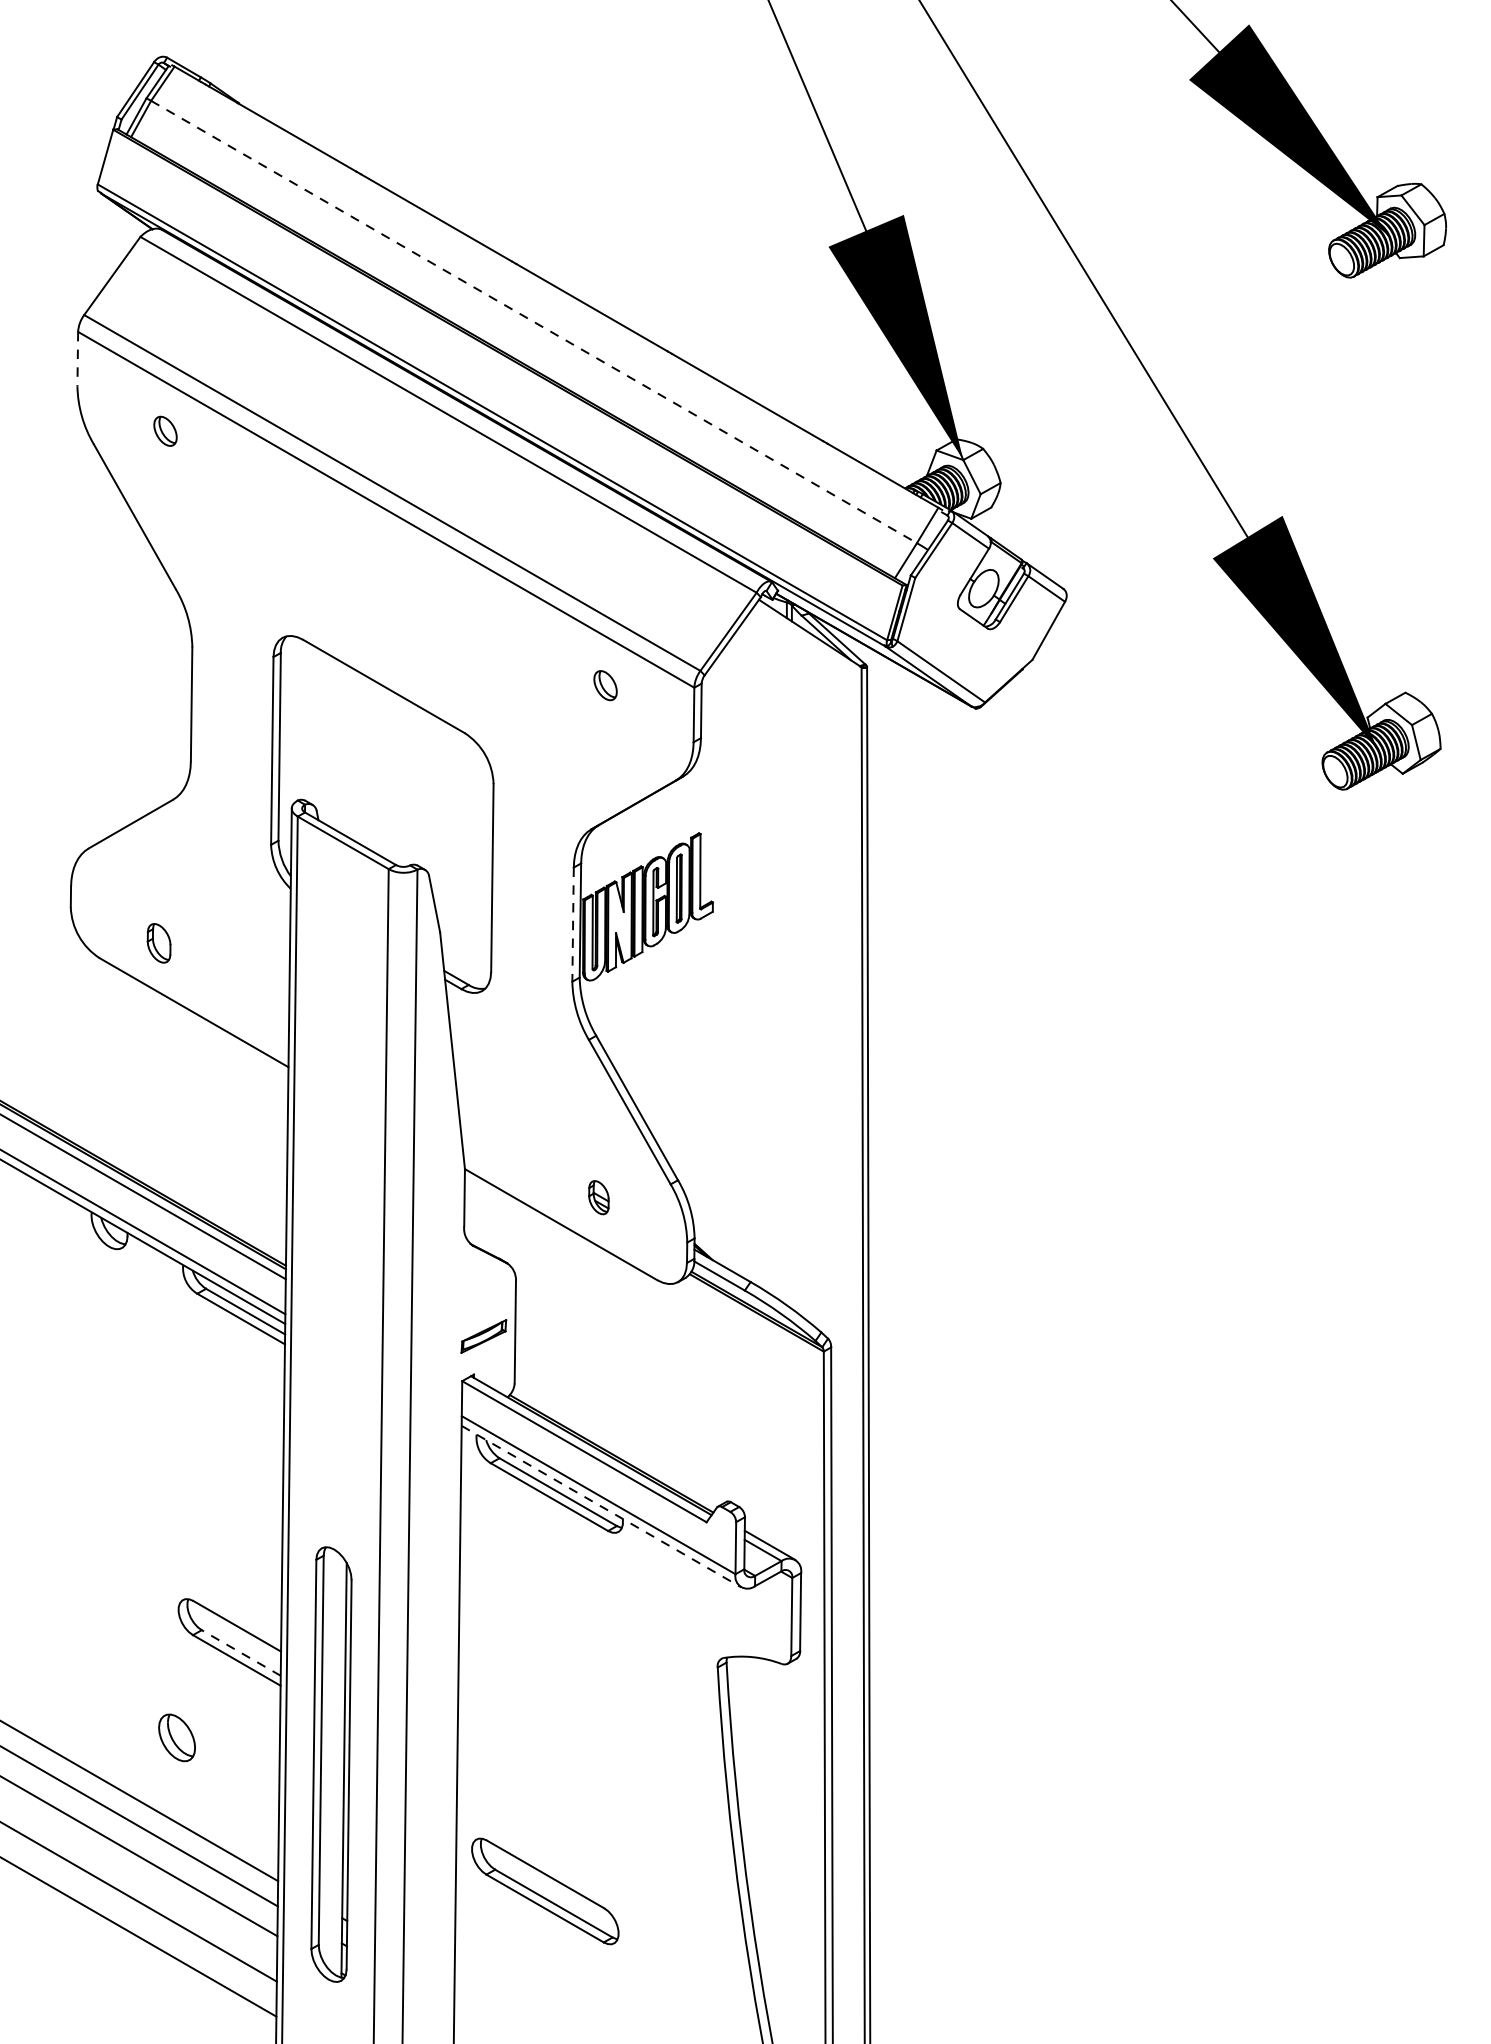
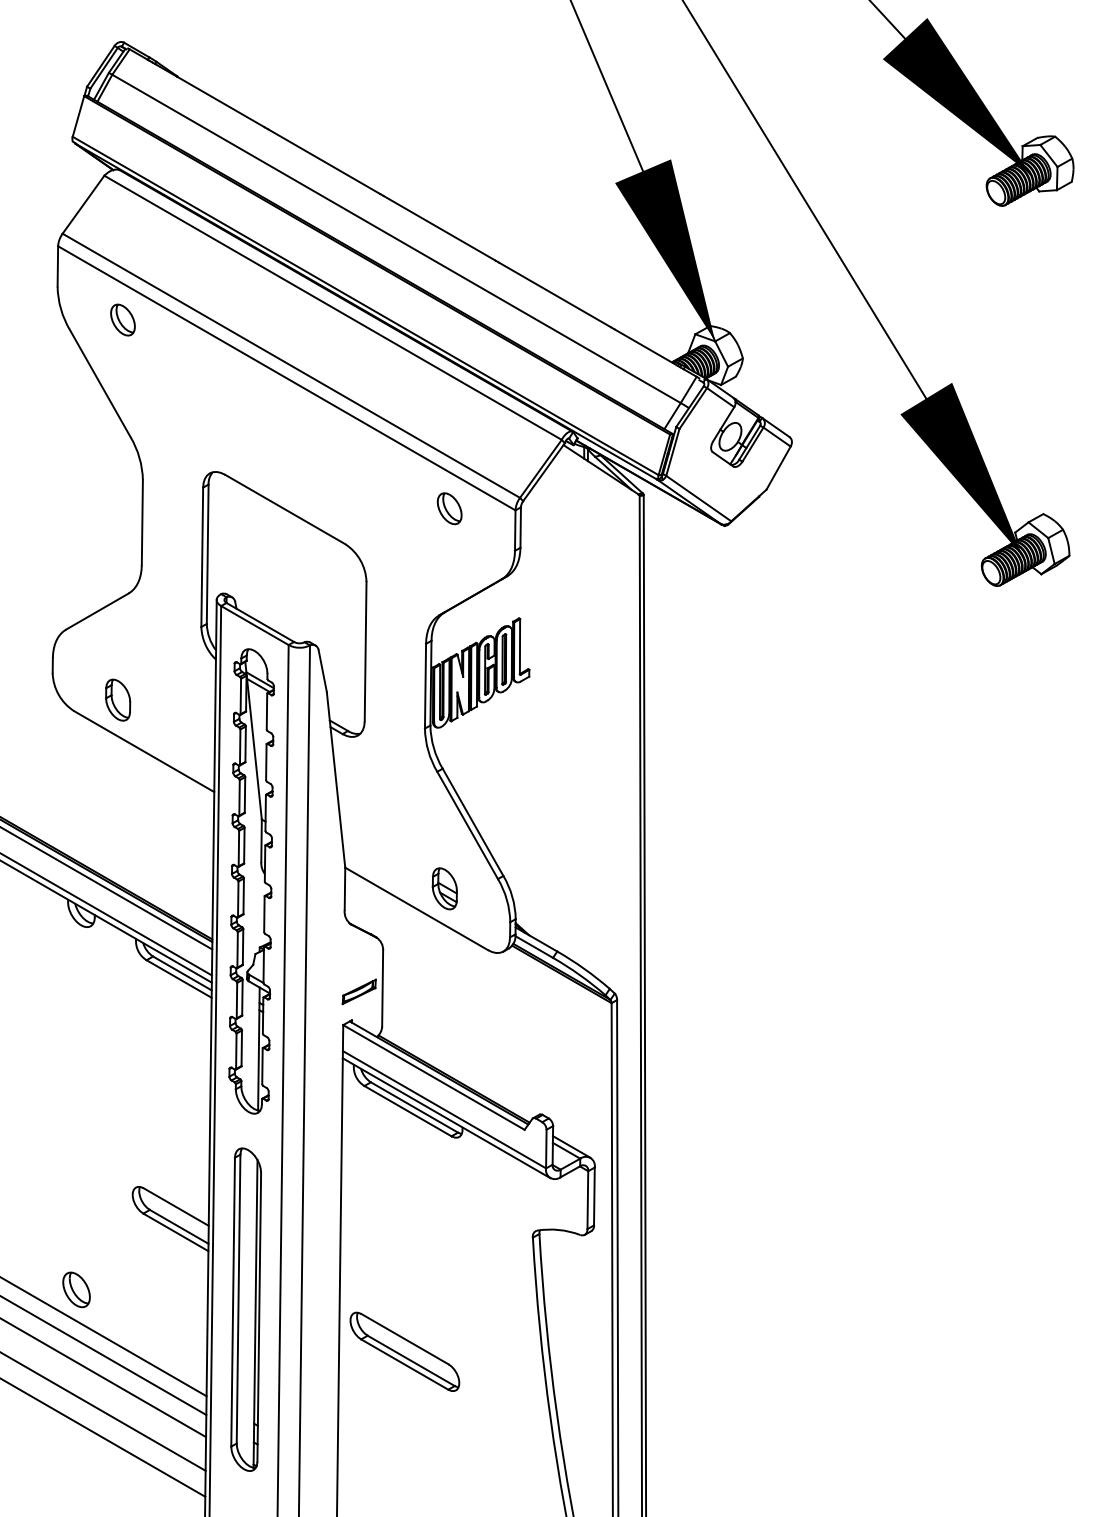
line: (533, 322) -> (396, 239), dashed -> solid
line: (77, 359) -> (57, 266), dashed -> solid
part: (164, 430) -> (122, 319), size x1.43
part: (605, 685) -> (449, 508), size x1.43
line: (573, 925) -> (425, 686), dashed -> solid
part: (159, 942) -> (118, 699), size x1.43
part: (338, 1187) -> (251, 881), added
part: (598, 1197) -> (444, 888), size x1.67
line: (601, 1506) -> (446, 1118), dashed -> solid
line: (241, 1652) -> (179, 1226), dashed -> solid
part: (176, 1737) -> (76, 1289), moved
part: (544, 1890) -> (404, 1351), moved

